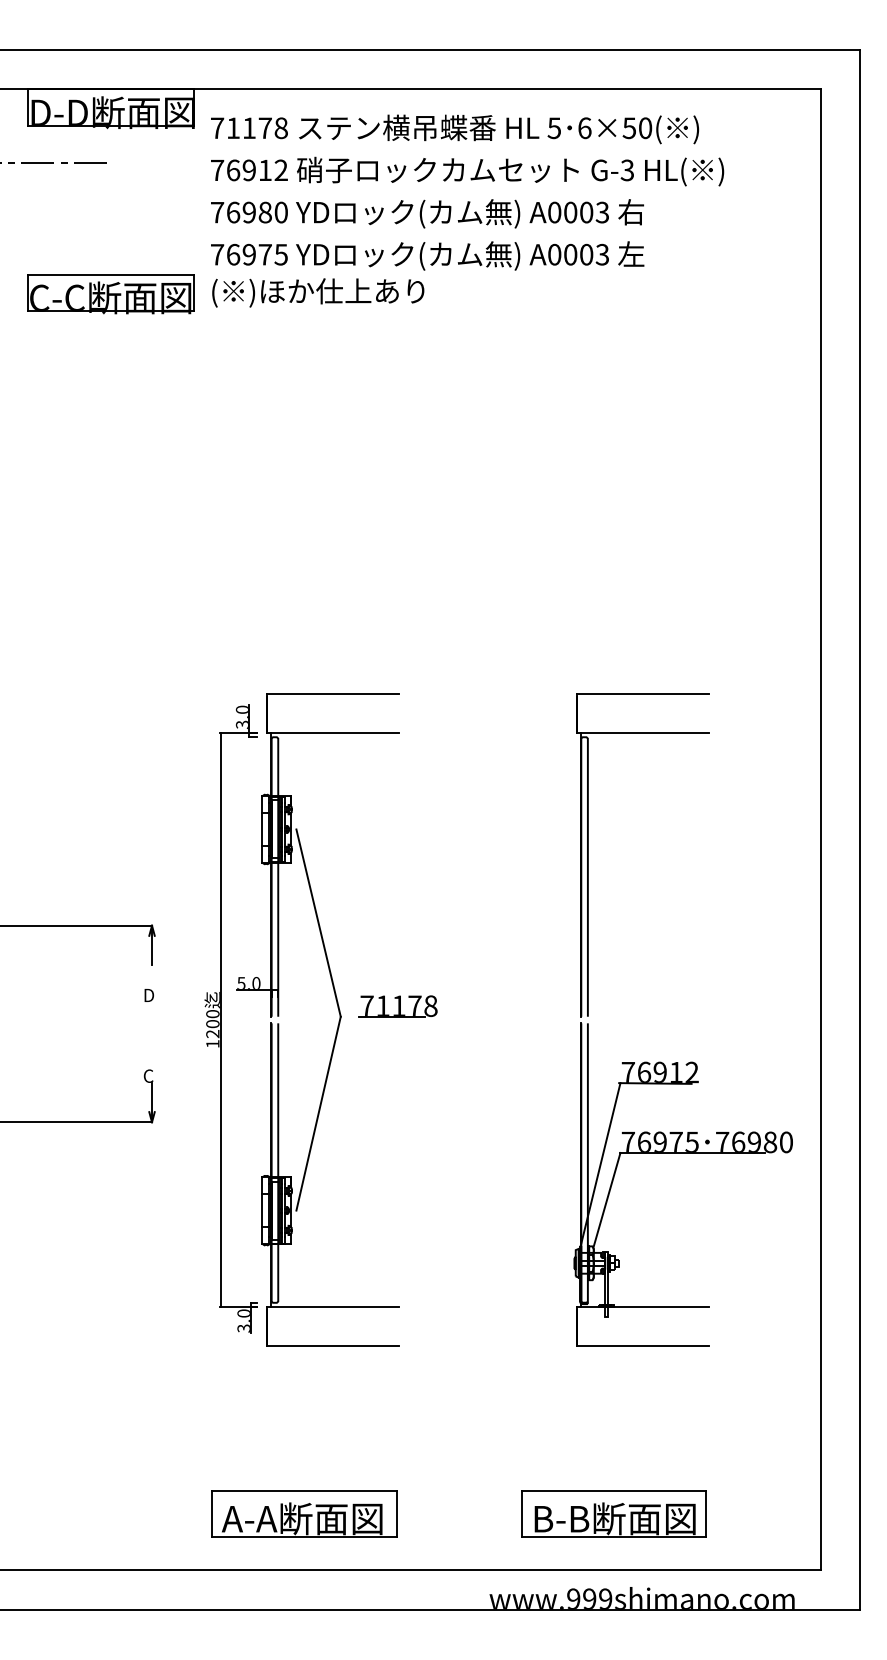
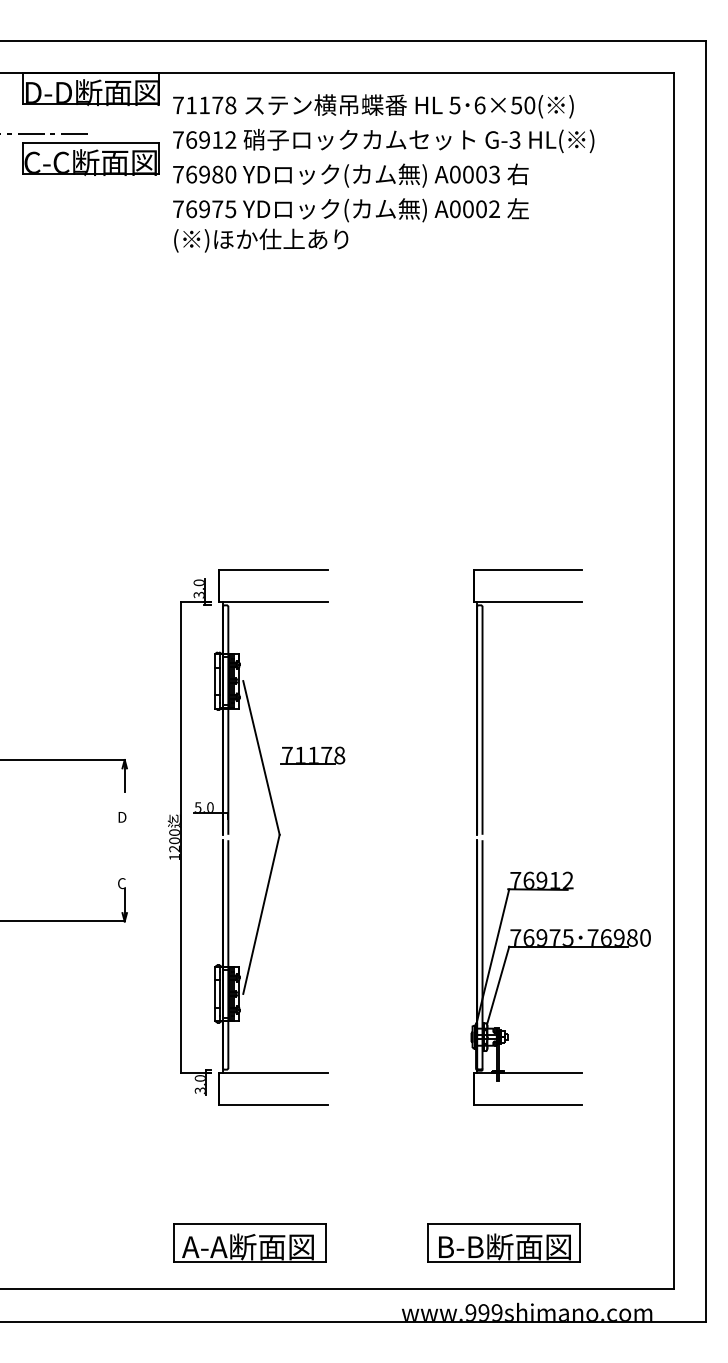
text: (602, 254) -> (494, 209), A0003 -> A0002
part: (110, 294) -> (90, 159), moved
part: (397, 1006) -> (312, 755), moved

